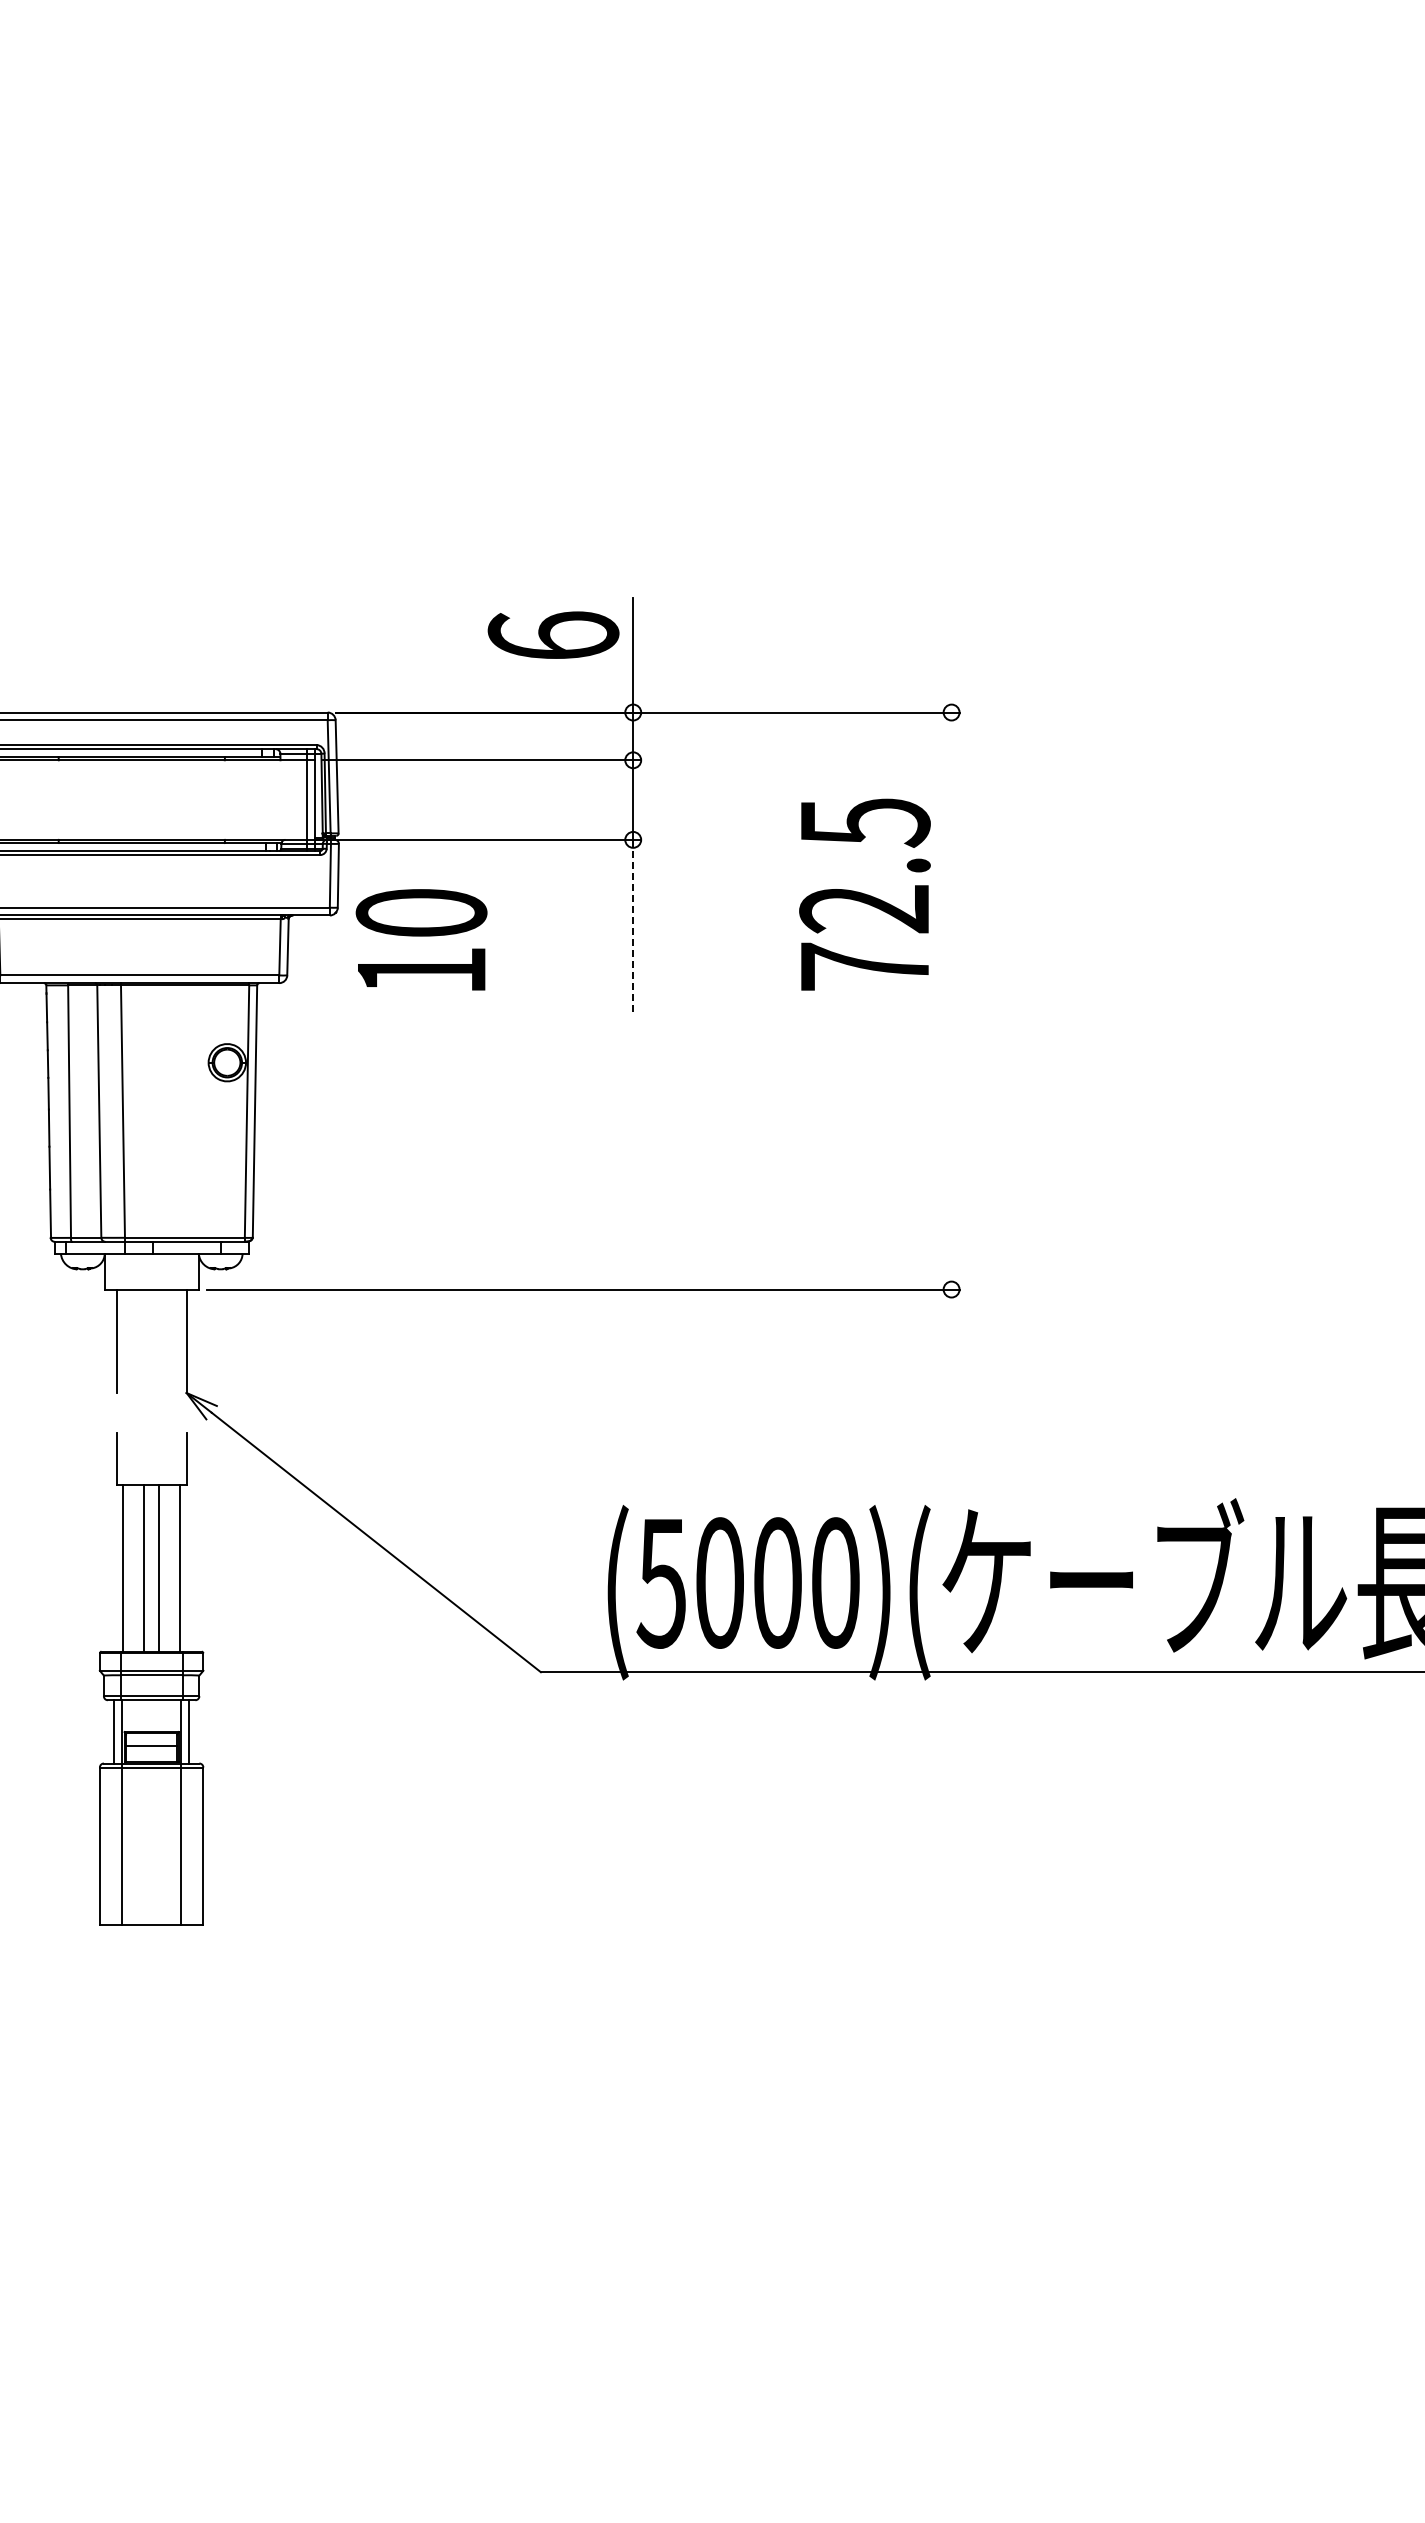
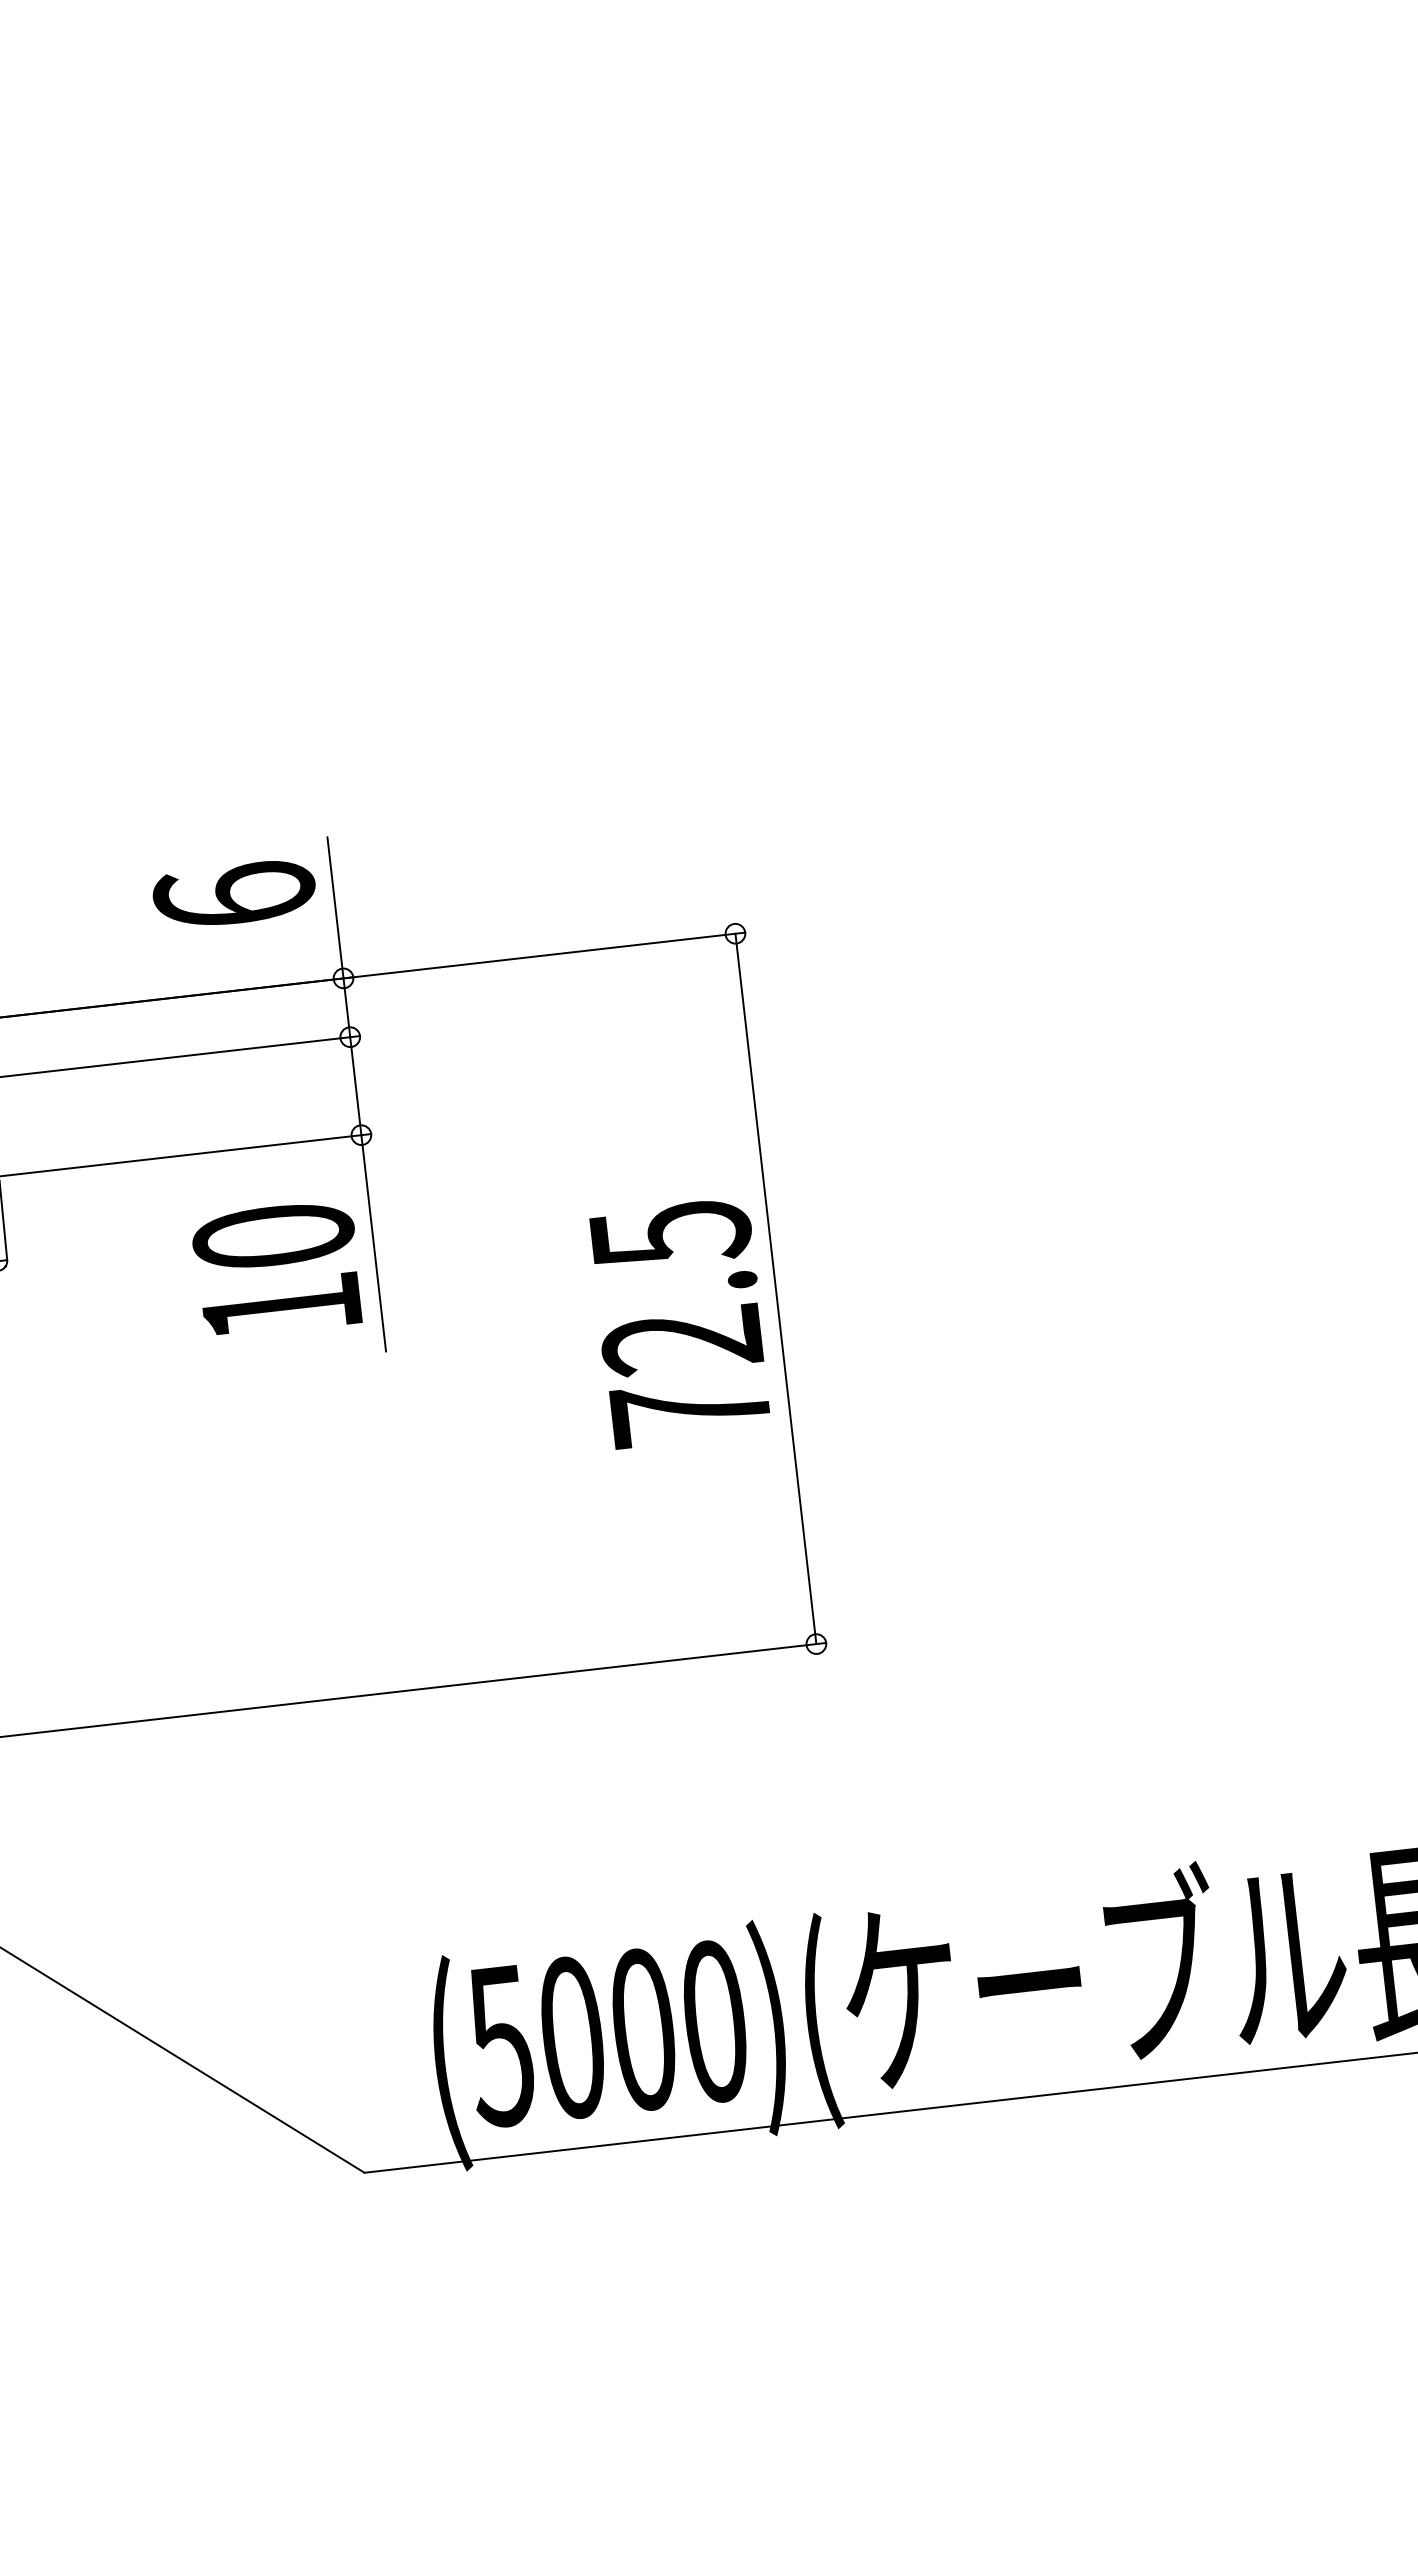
text: (864, 894) -> (679, 1322), moved
line: (633, 927) -> (374, 1242), dashed -> solid
text: (421, 939) -> (277, 1268), moved
line: (951, 1000) -> (775, 1288), added

